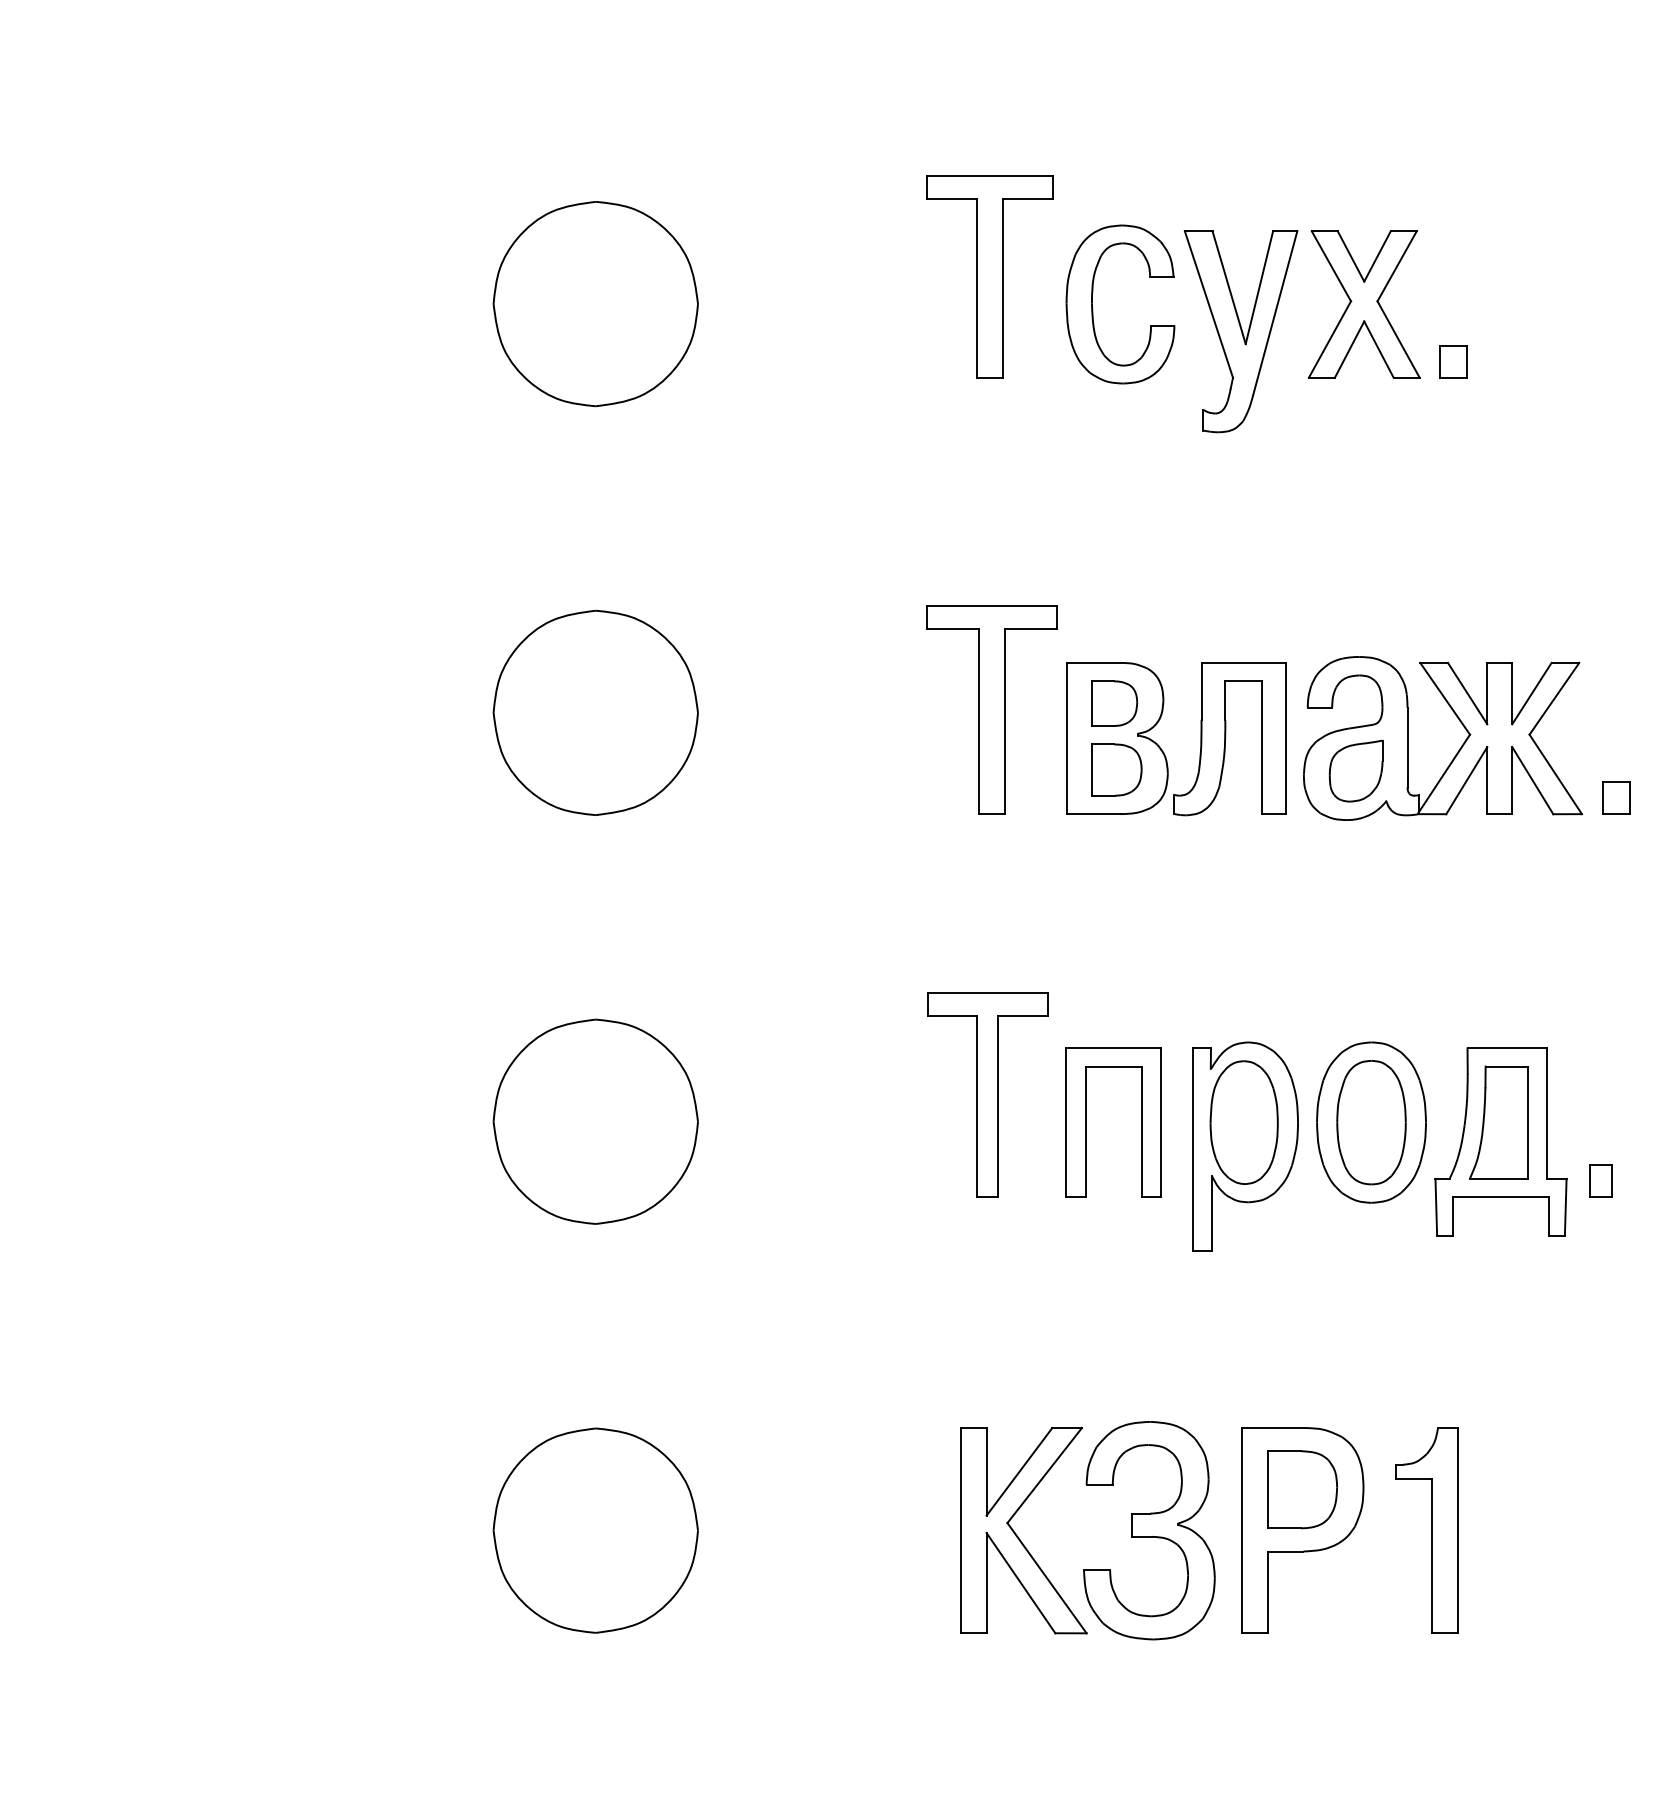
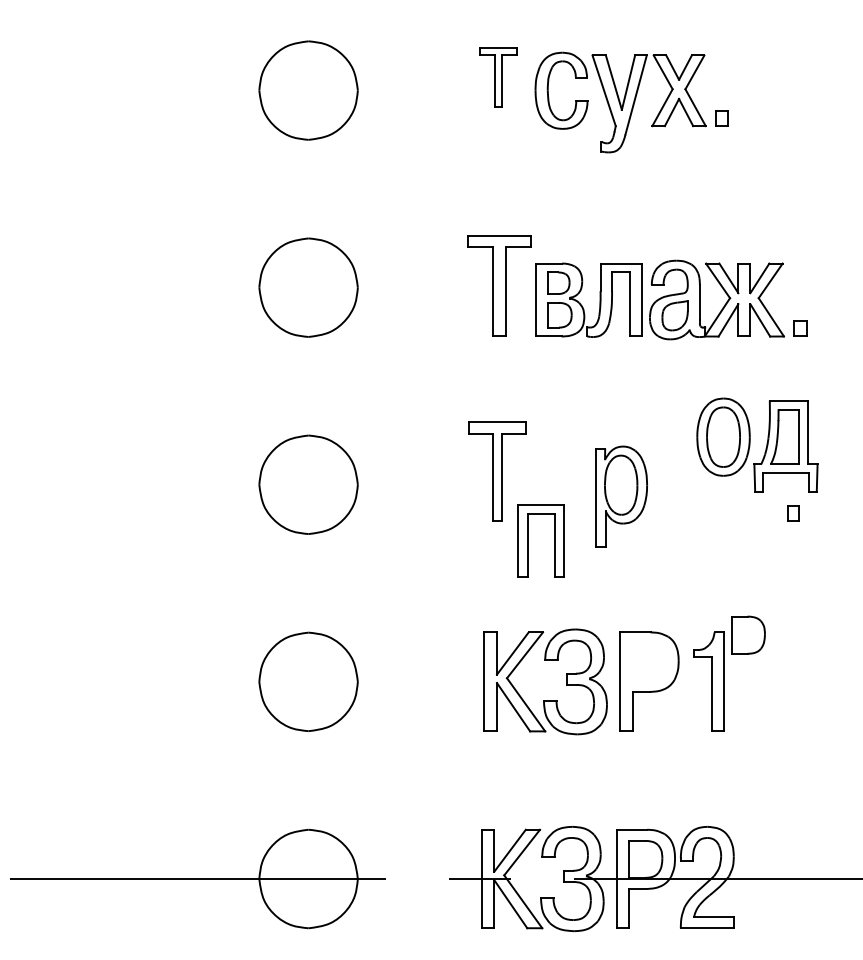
part: (989, 276) -> (498, 77), size x0.6
part: (1087, 1121) -> (528, 540), moved
part: (1427, 1137) -> (750, 444), moved
part: (1302, 1488) -> (748, 634), moved

